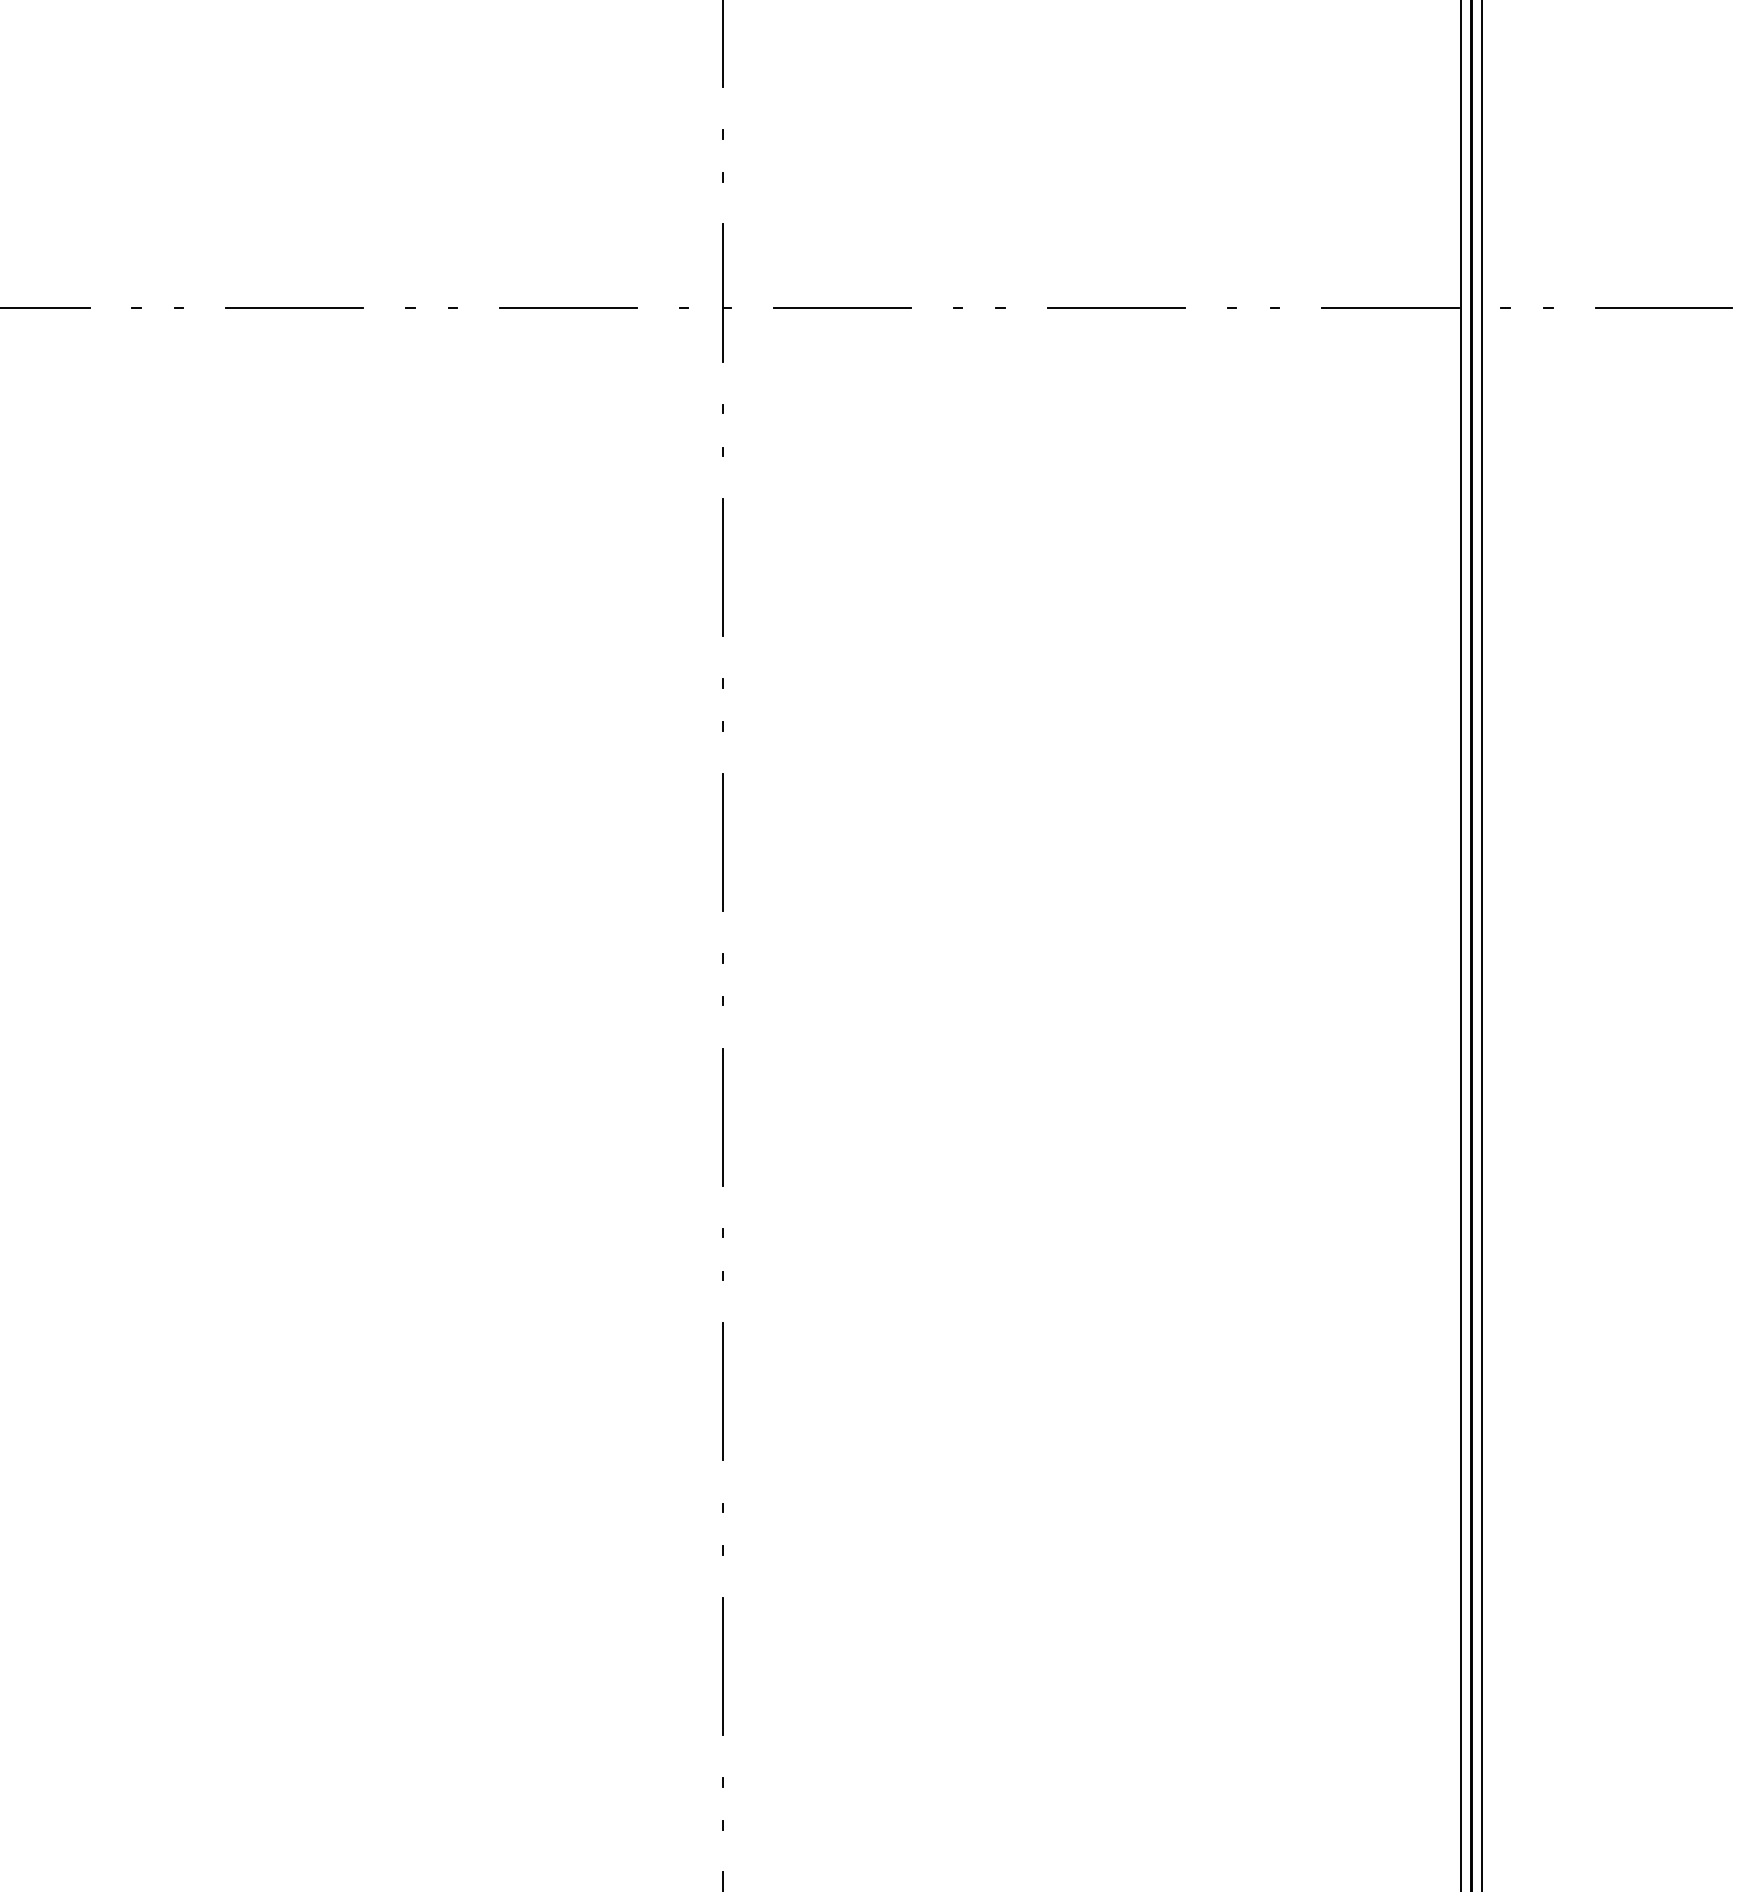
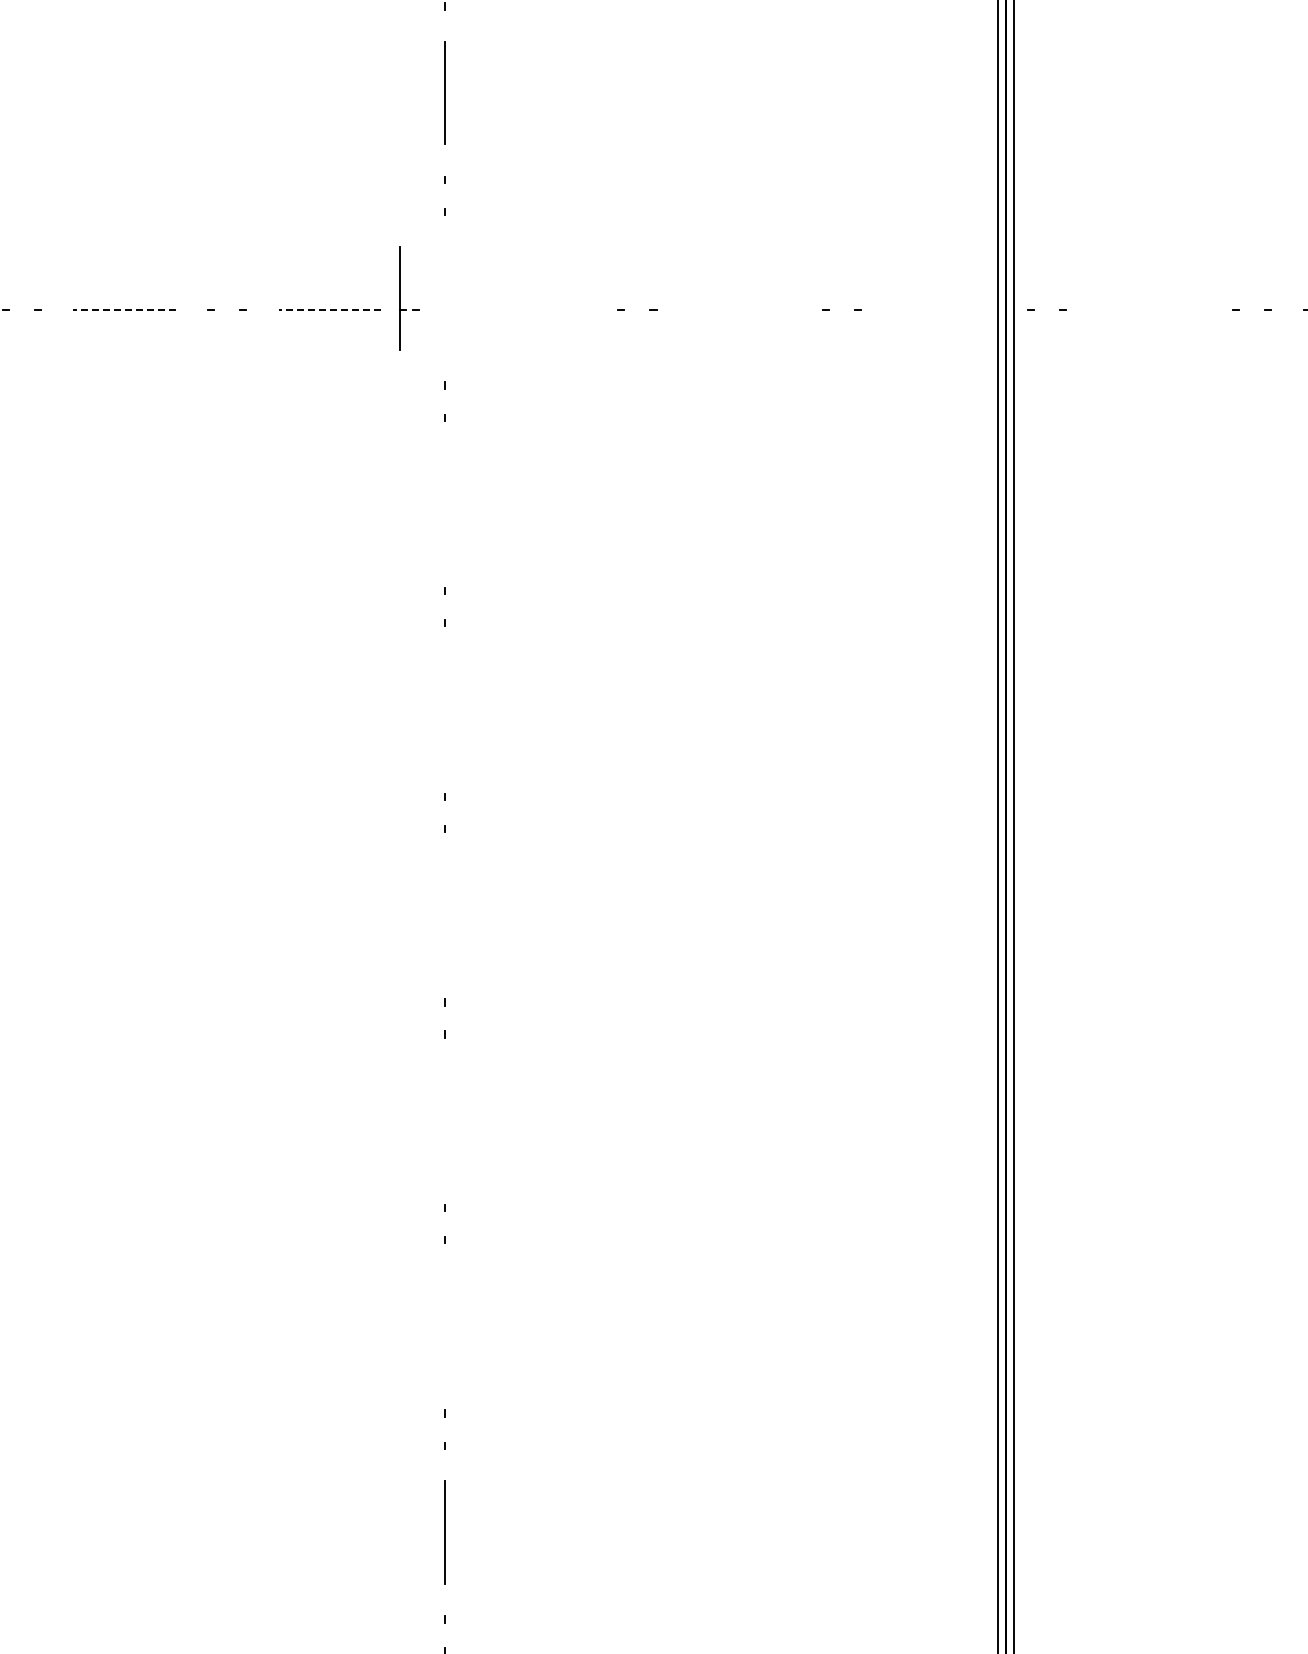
part: (725, 292) -> (402, 298), moved
line: (294, 308) -> (124, 310), solid -> dashed
line: (568, 308) -> (329, 310), solid -> dashed
line: (842, 308) -> (534, 310), removed
line: (1115, 308) -> (739, 310), removed
line: (1389, 308) -> (944, 310), removed
line: (1663, 308) -> (1149, 310), removed
line: (723, 566) -> (445, 503), removed
line: (723, 841) -> (445, 709), removed
line: (723, 1116) -> (445, 915), removed
line: (723, 1390) -> (445, 1120), removed
line: (723, 1665) -> (445, 1326), removed

